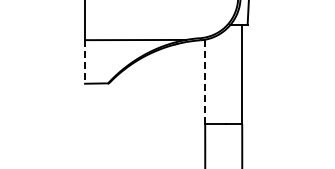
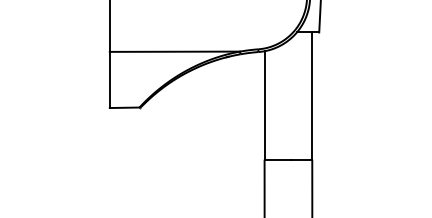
line: (85, 61) -> (110, 79), dashed -> solid
line: (205, 82) -> (264, 106), dashed -> solid

